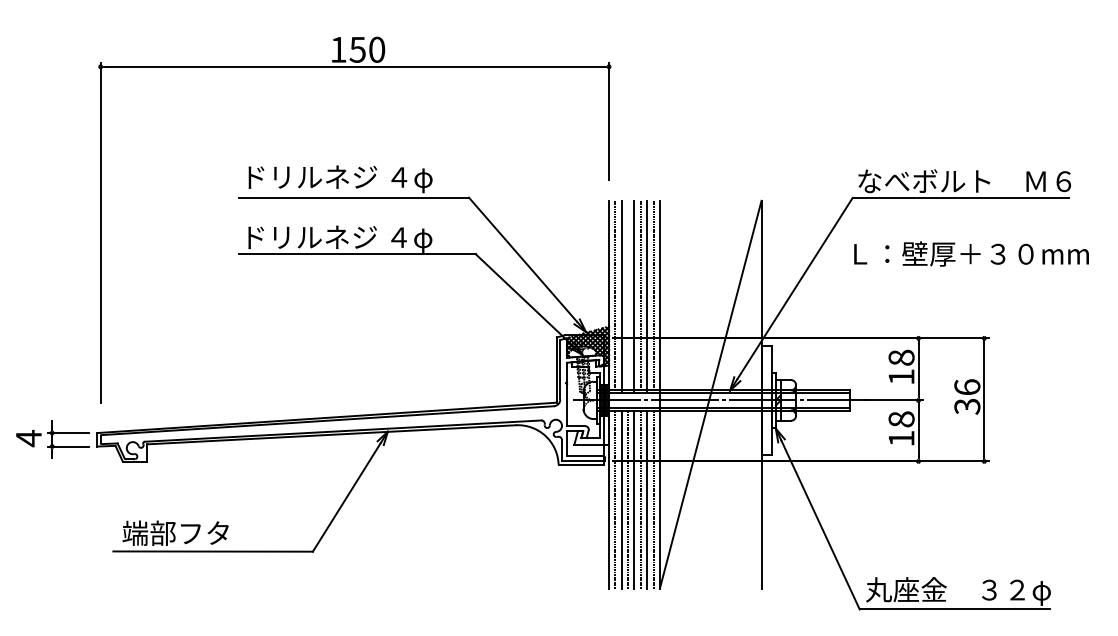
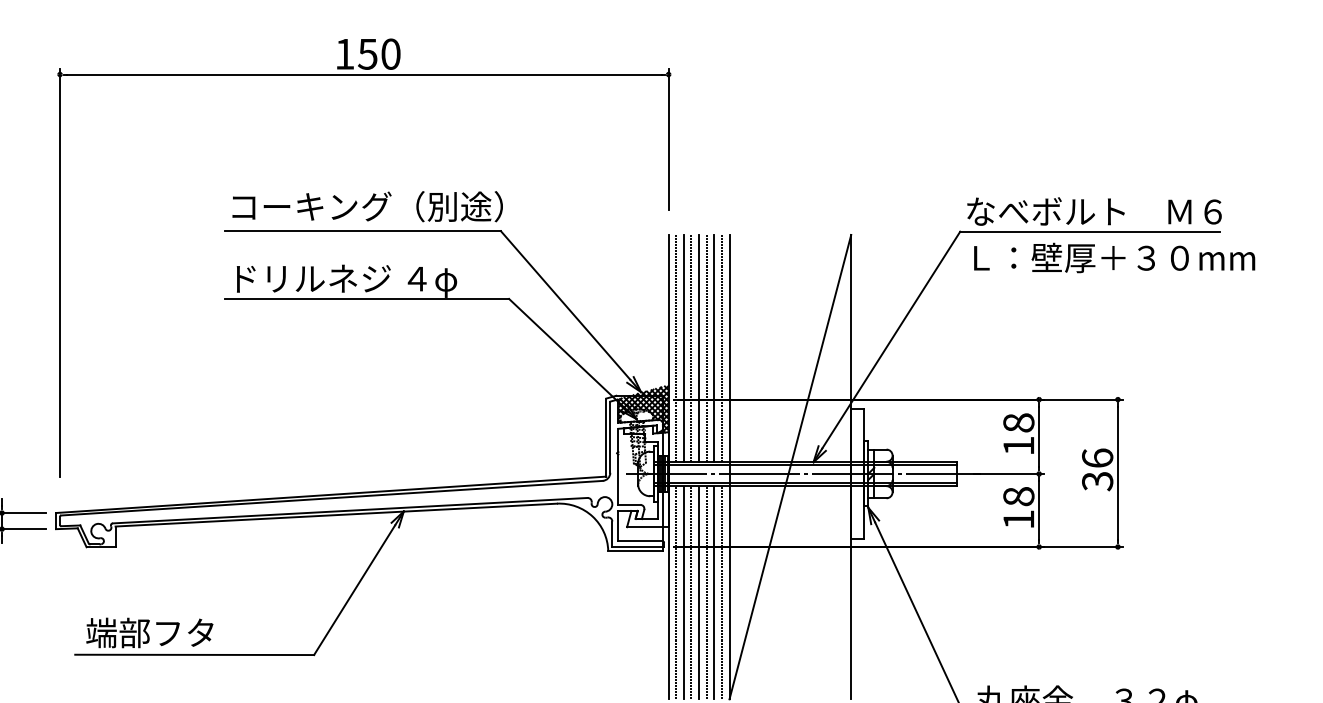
text: (357, 178) -> (367, 208), ドリルネジ ４φ -> コーキング（別途）
text: (971, 253) -> (1114, 257), moved
line: (628, 295) -> (691, 348), added

